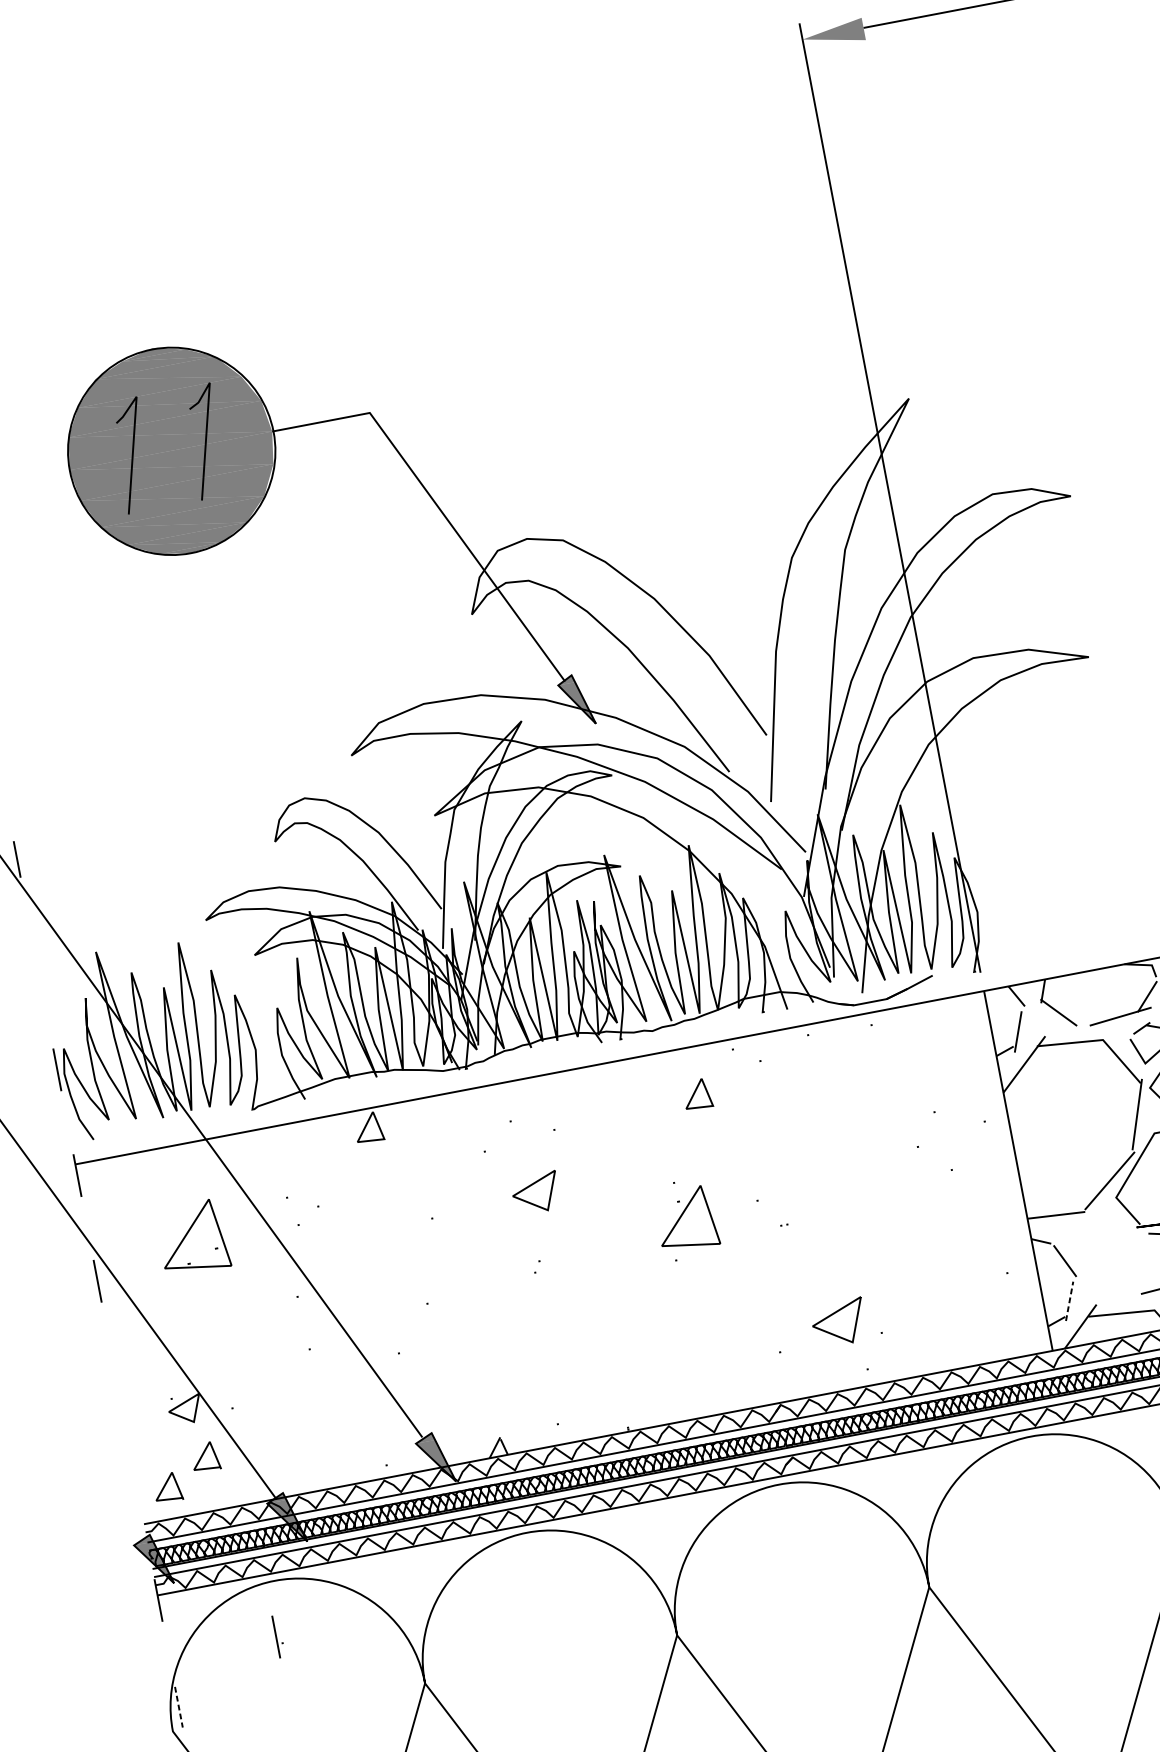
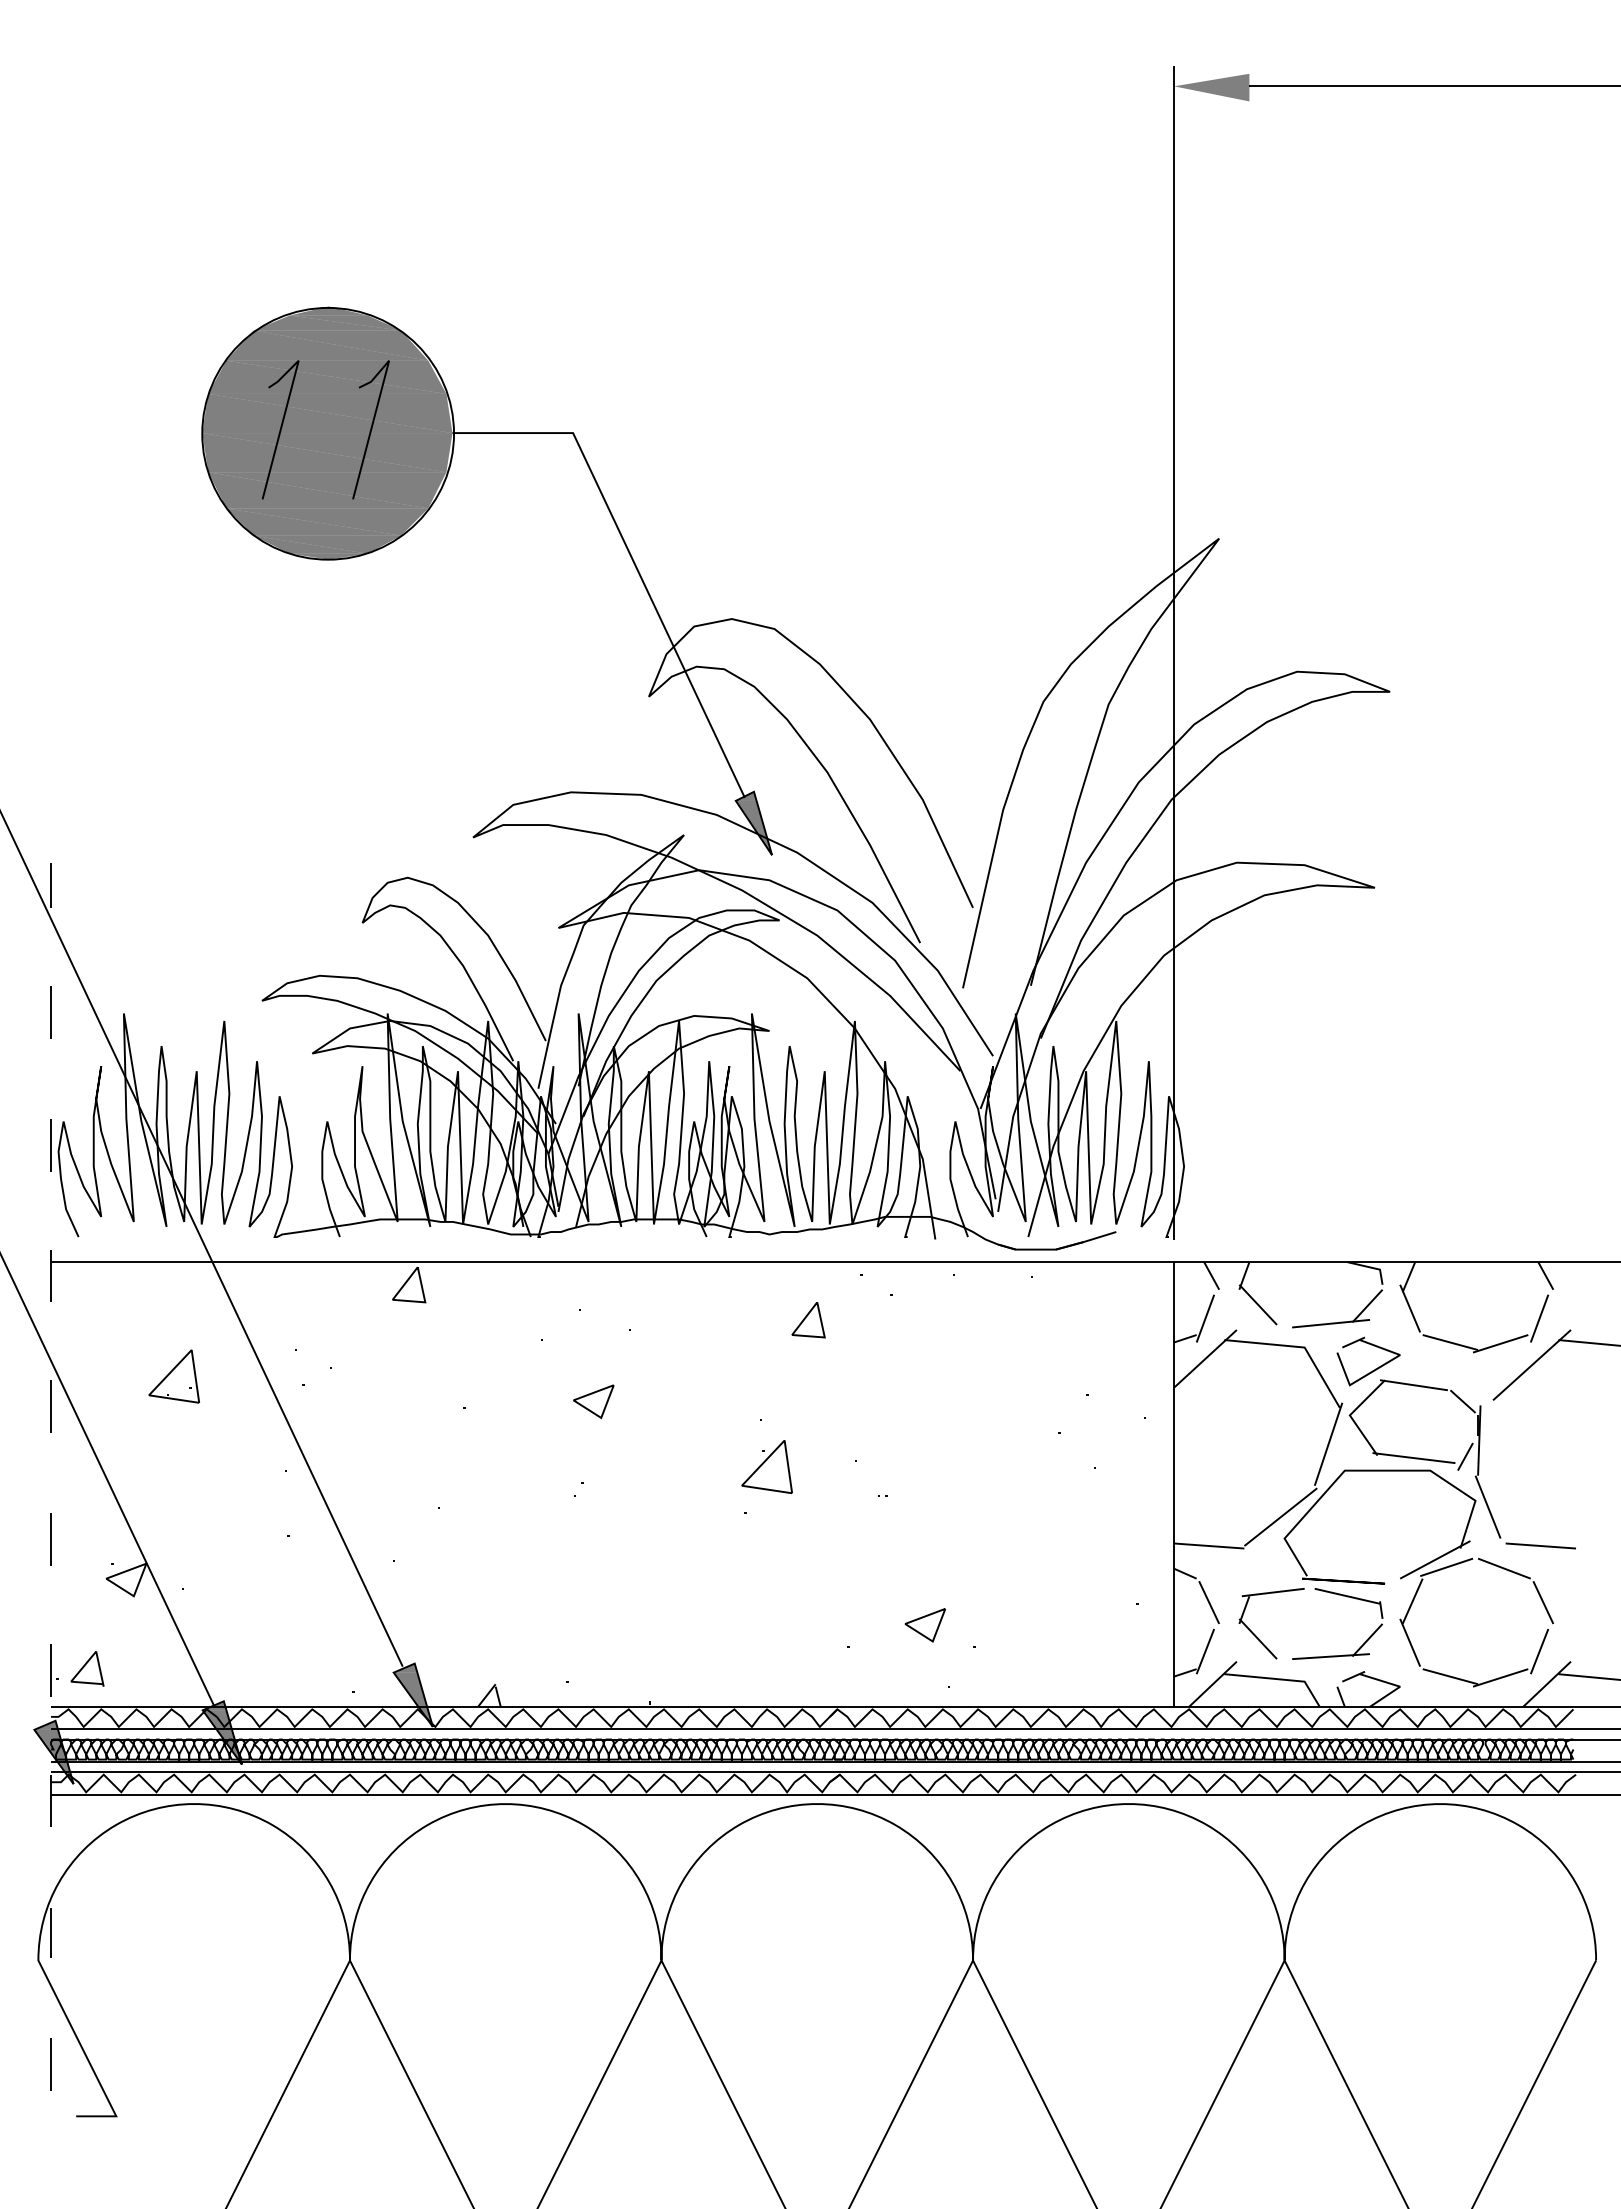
line: (36, 962) -> (50, 1012), added
part: (535, 1193) -> (593, 1401), size x0.71
part: (686, 1220) -> (766, 1467), size x0.71
part: (192, 1238) -> (173, 1376), size x0.62
part: (1109, 1281) -> (1257, 1636), added
line: (1069, 1301) -> (1205, 1651), dashed -> solid
part: (838, 1323) -> (924, 1625), size x0.62
line: (117, 1388) -> (50, 1539), added
line: (202, 1456) -> (136, 1639), removed
part: (279, 1636) -> (54, 1670), moved
line: (179, 1707) -> (51, 1933), dashed -> solid

